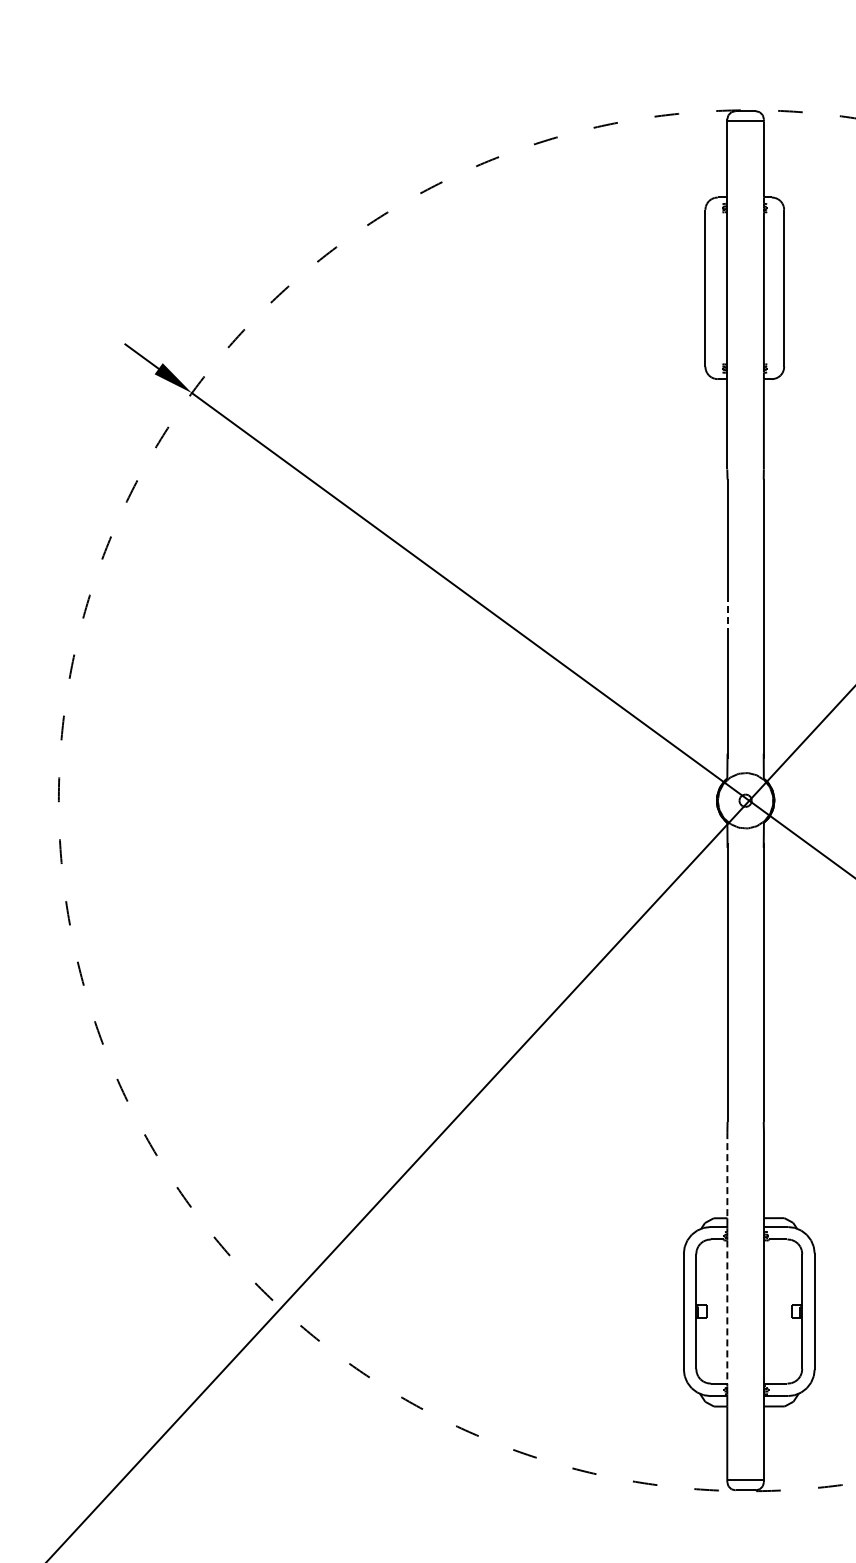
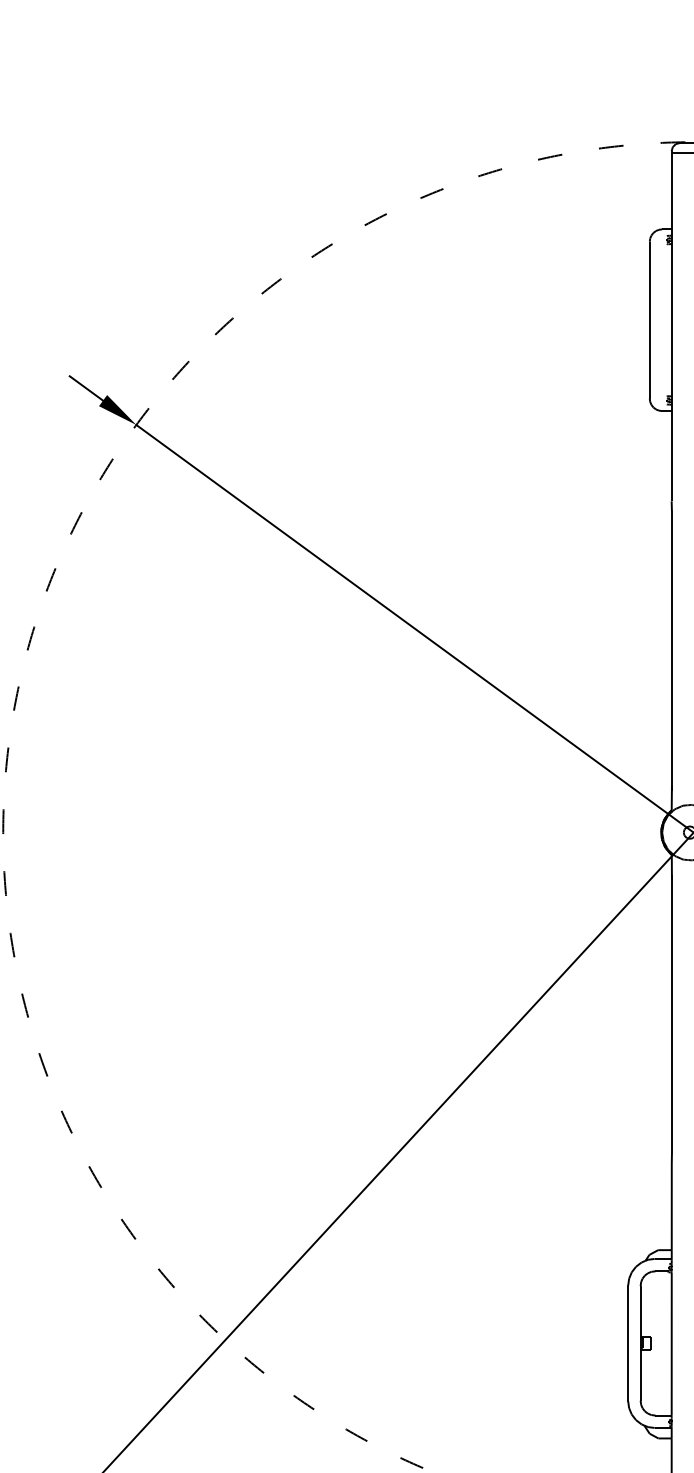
line: (727, 615) -> (671, 647), dashed -> solid
line: (727, 1175) -> (671, 1207), dashed -> solid
line: (727, 1312) -> (671, 1344), dashed -> solid

